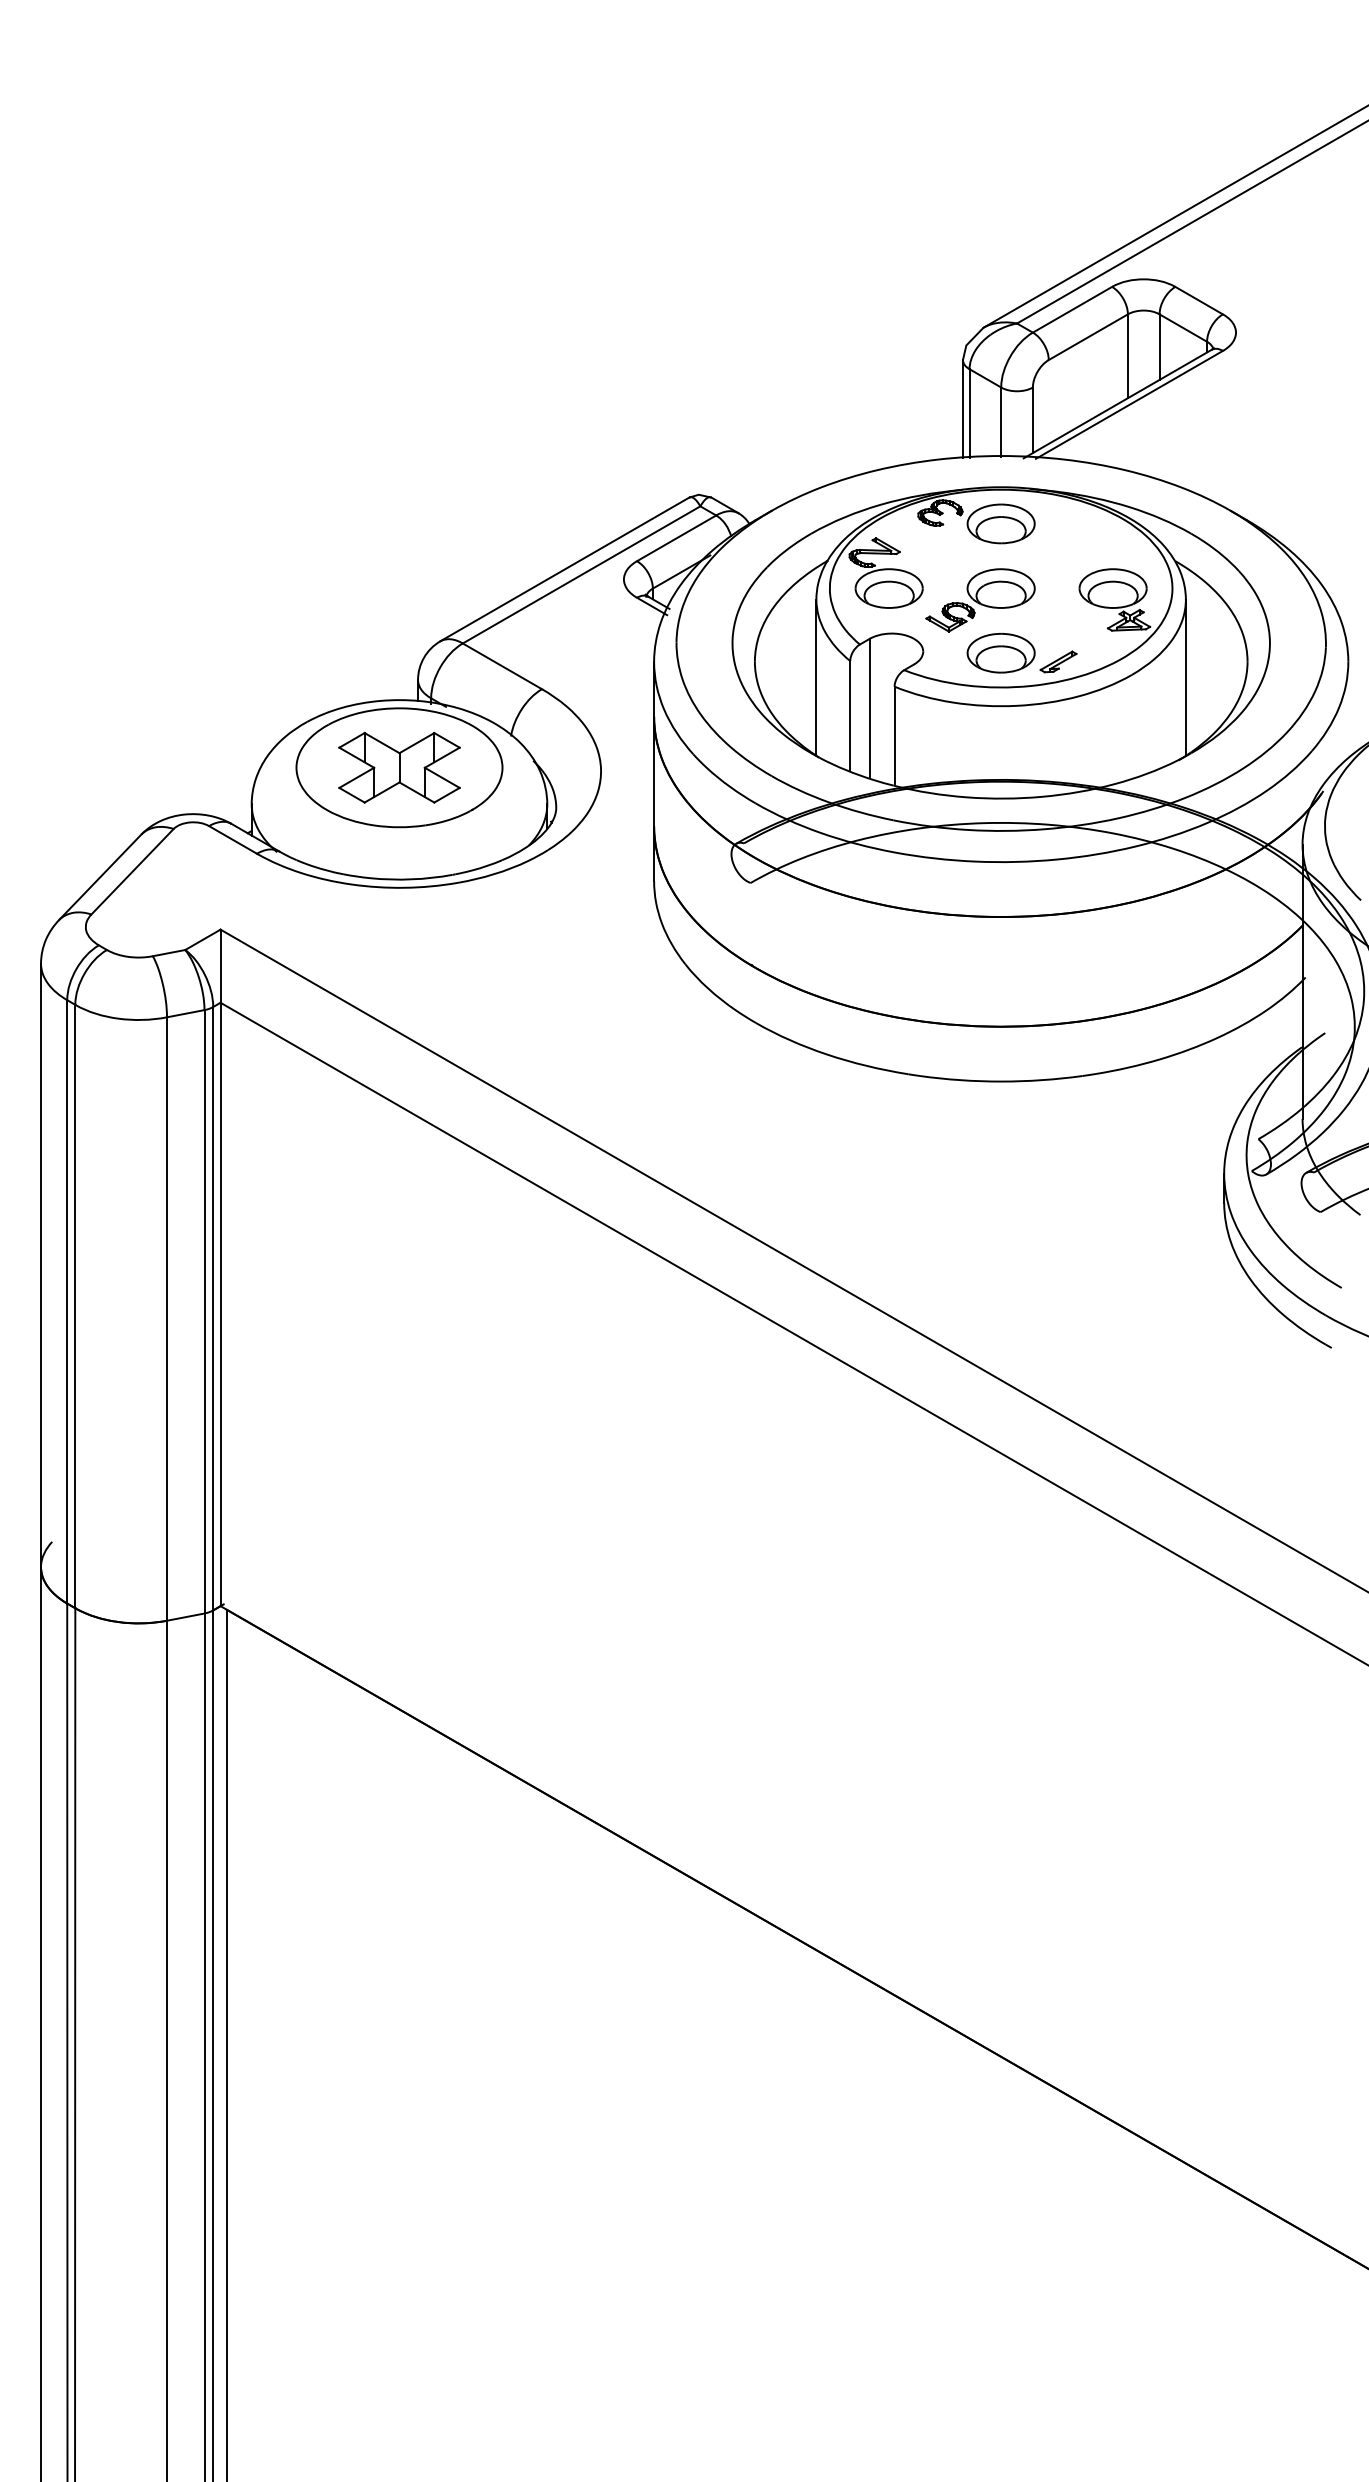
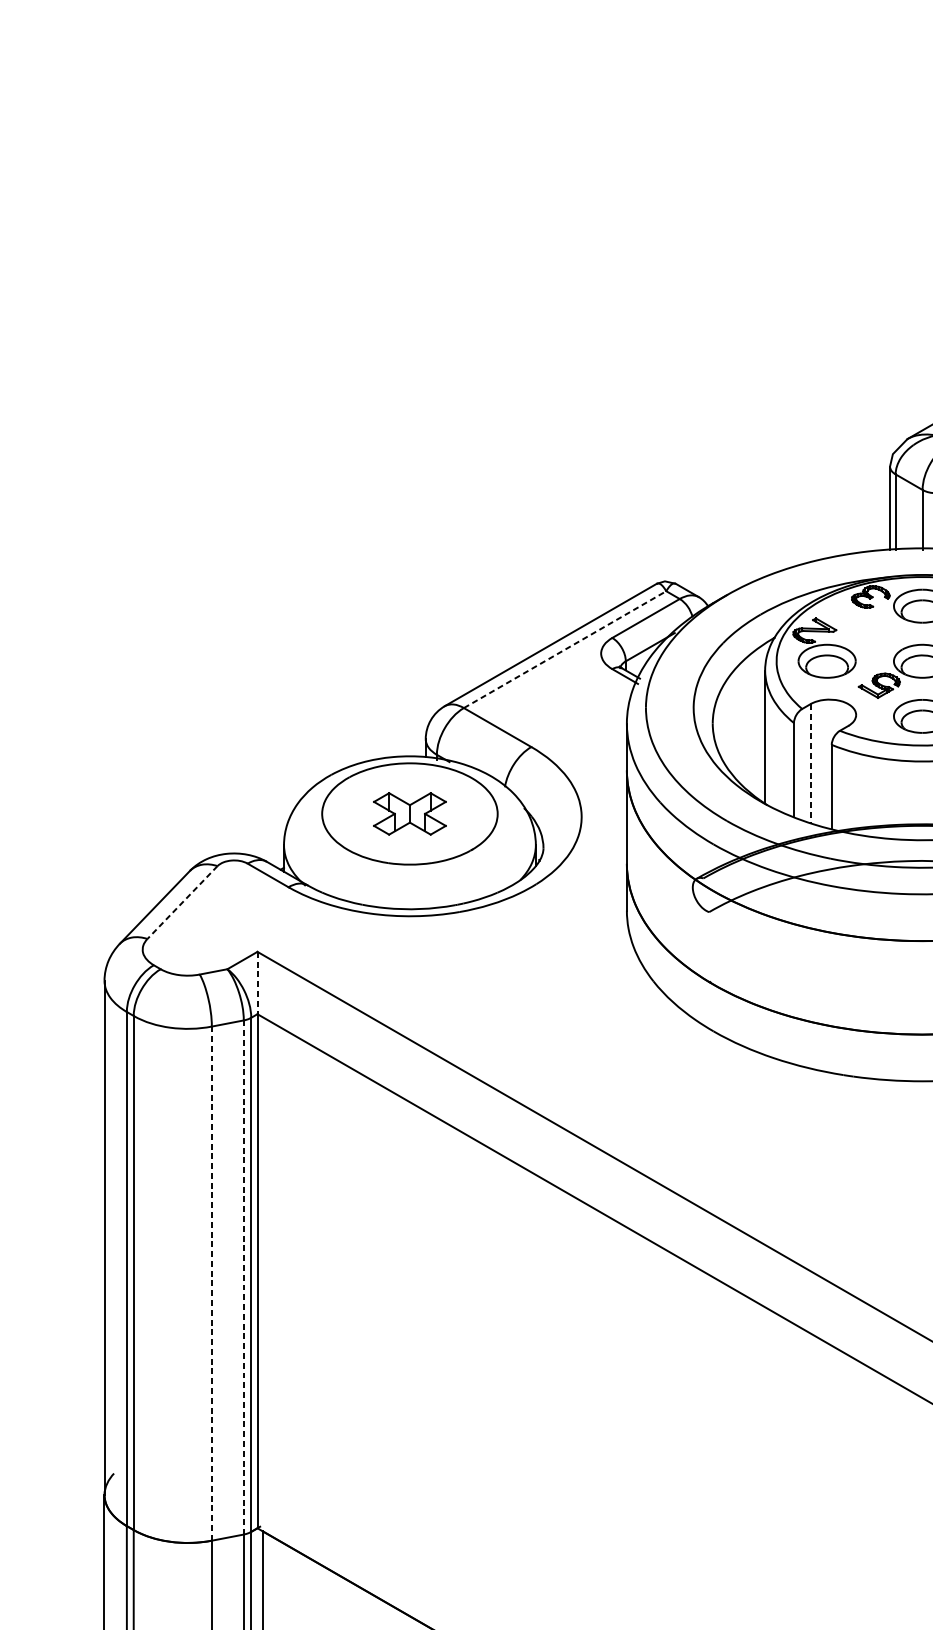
line: (582, 574) -> (565, 649), solid -> dashed
line: (869, 708) -> (810, 763), solid -> dashed
part: (399, 767) -> (409, 813), size x0.7
line: (132, 872) -> (182, 903), solid -> dashed
line: (220, 966) -> (257, 983), solid -> dashed
line: (204, 1311) -> (243, 1277), solid -> dashed
line: (167, 1319) -> (212, 1284), solid -> dashed

